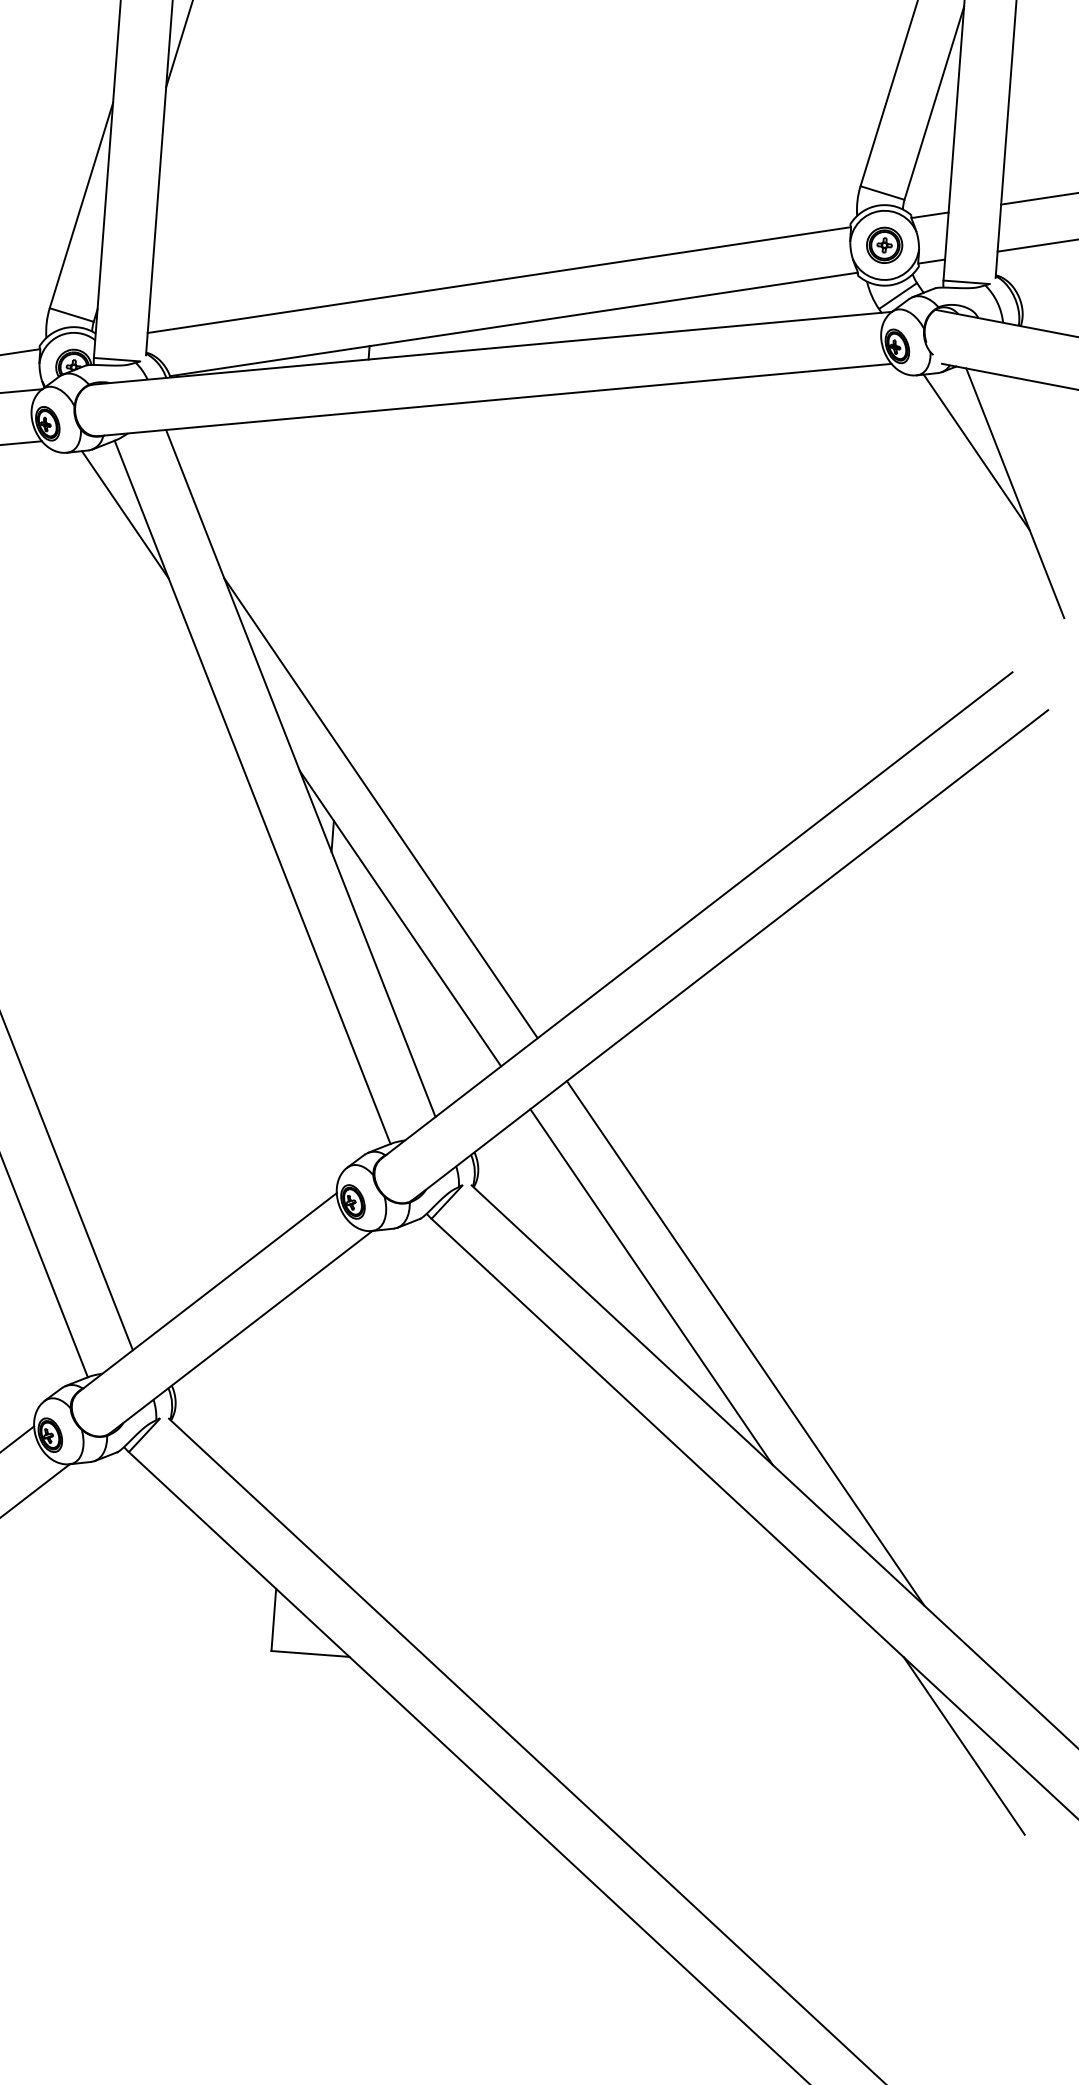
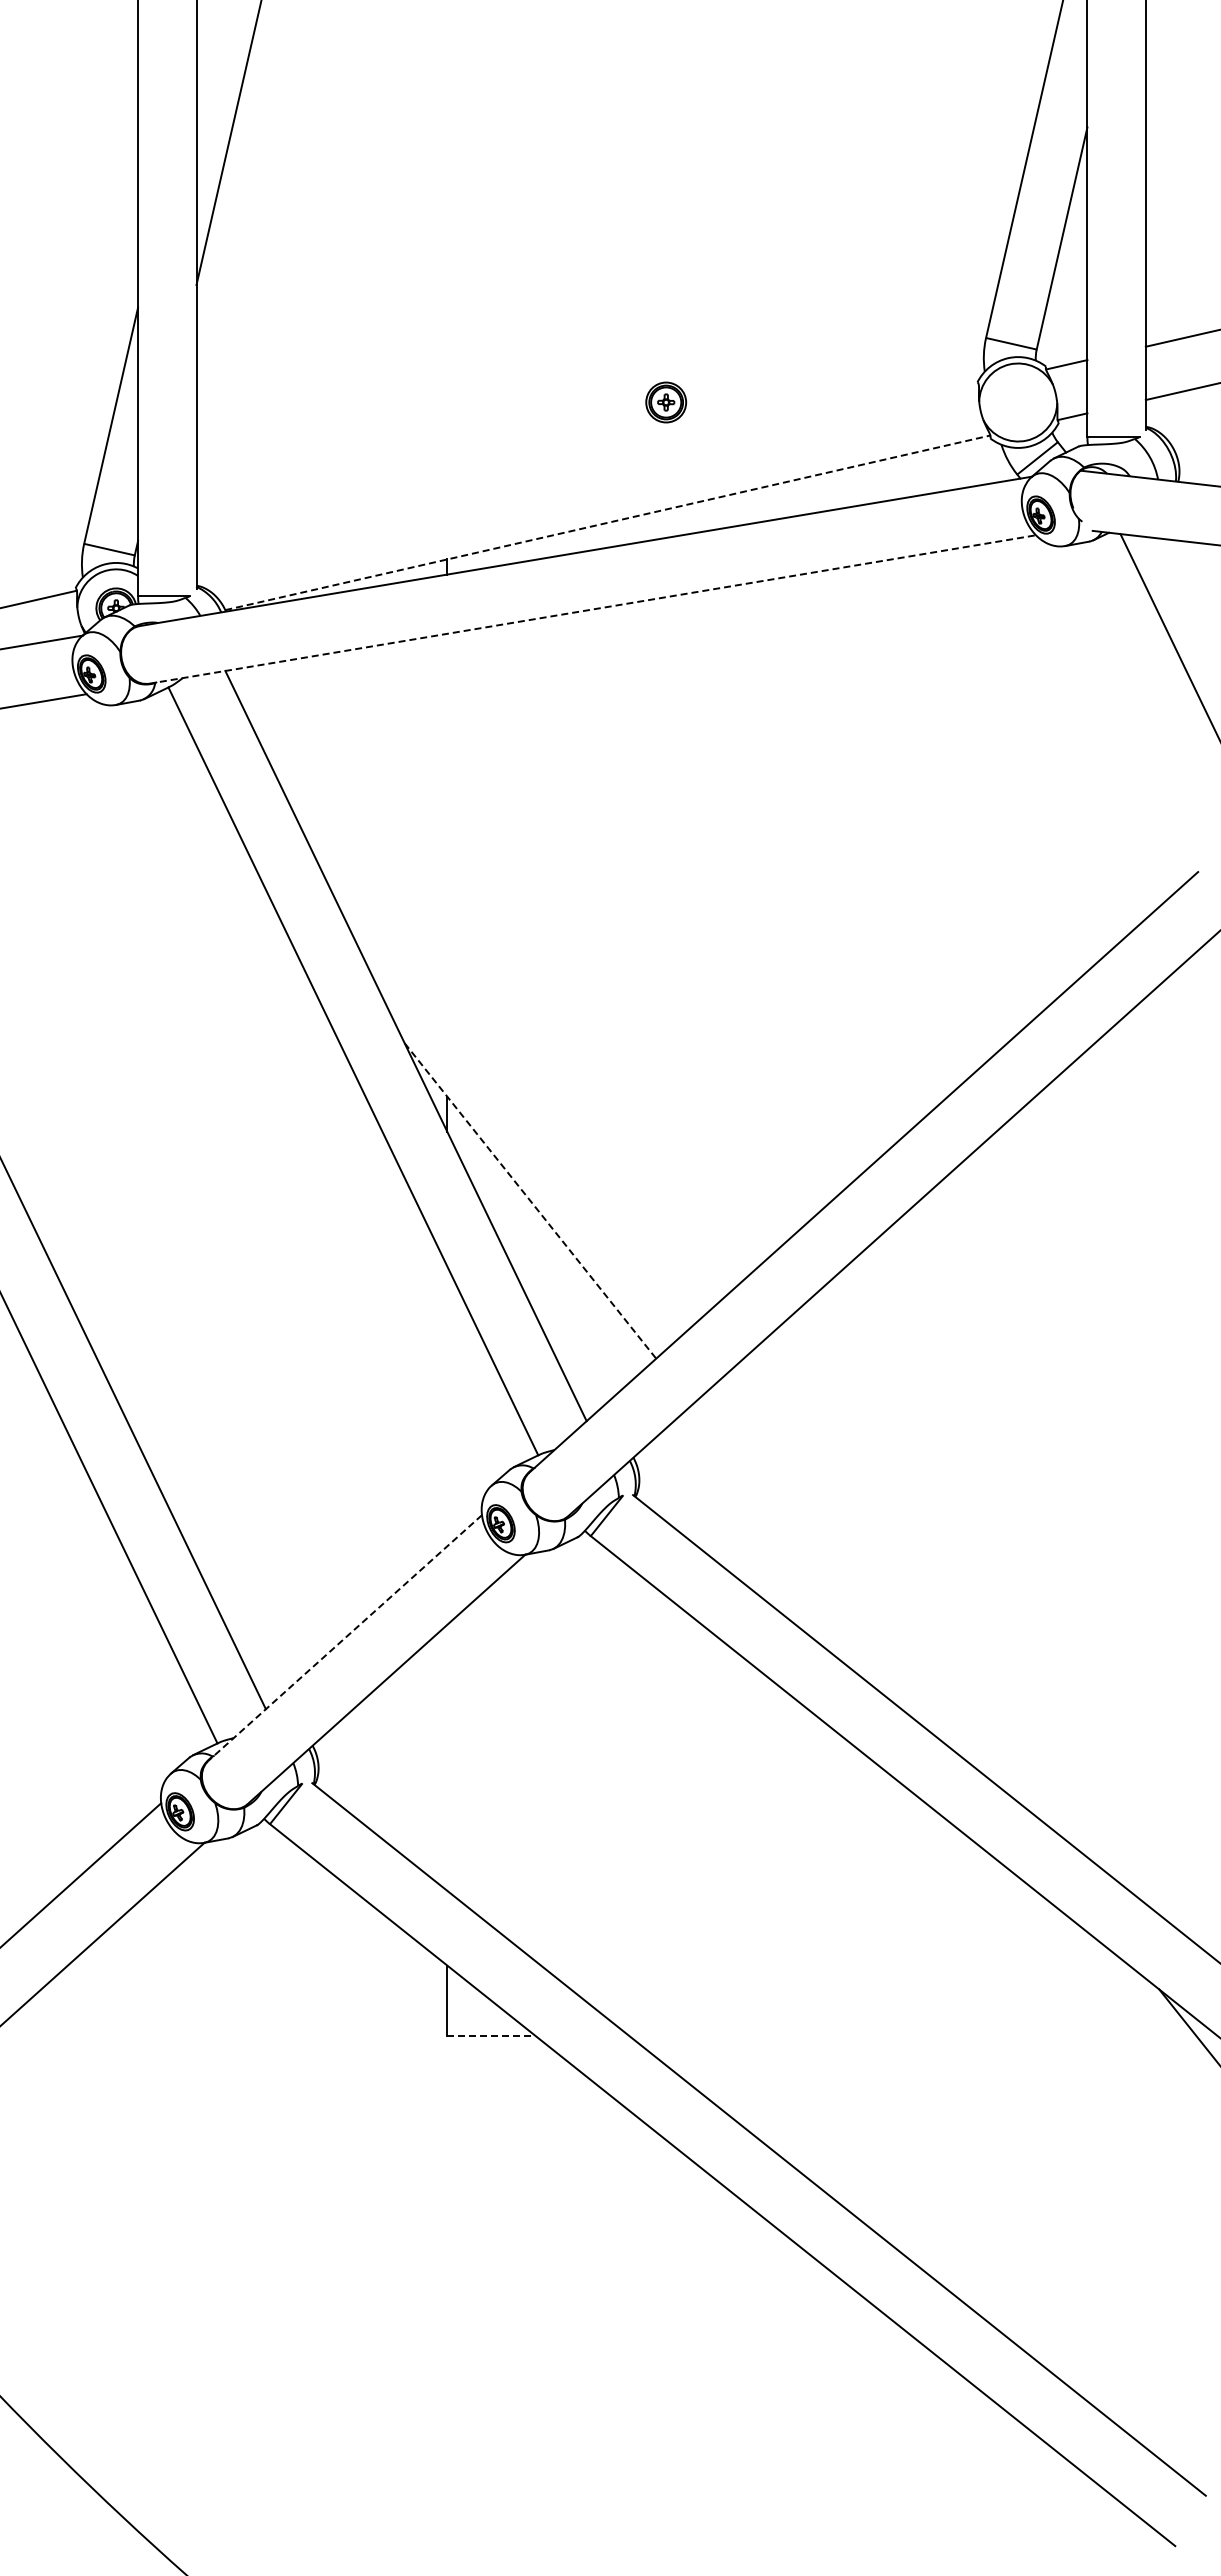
part: (884, 245) -> (666, 402), moved
line: (499, 279) -> (587, 473), removed
line: (514, 324) -> (608, 522), solid -> dashed
line: (494, 400) -> (592, 609), solid -> dashed
line: (976, 452) -> (1139, 627), removed
line: (125, 514) -> (186, 769), removed
line: (380, 807) -> (498, 1077), removed
line: (400, 918) -> (530, 1200), solid -> dashed
line: (651, 1287) -> (843, 1594), removed
line: (207, 1293) -> (345, 1638), solid -> dashed
line: (745, 1343) -> (954, 1649), removed
line: (310, 1653) -> (491, 2035), solid -> dashed

